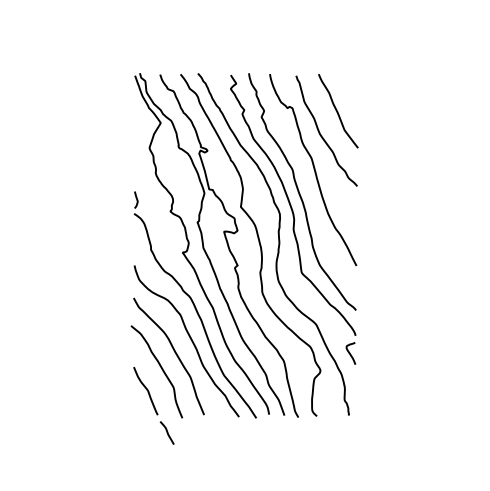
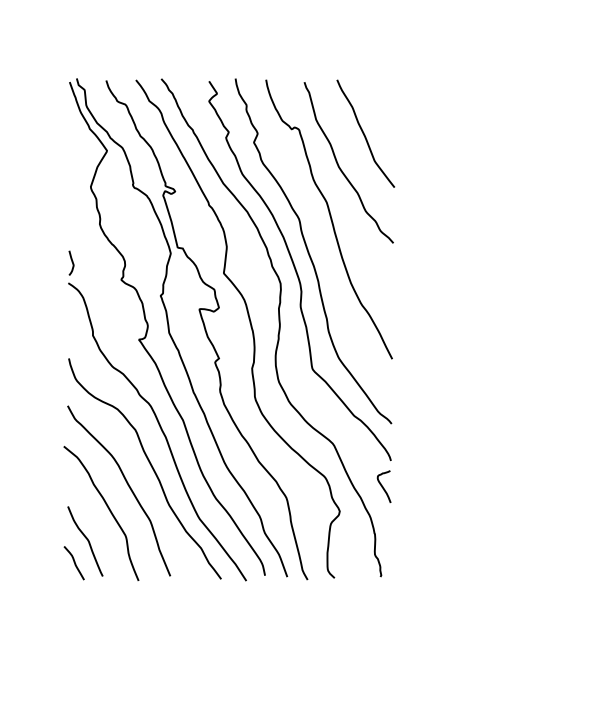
curve: (166, 432) -> (73, 562), moved

